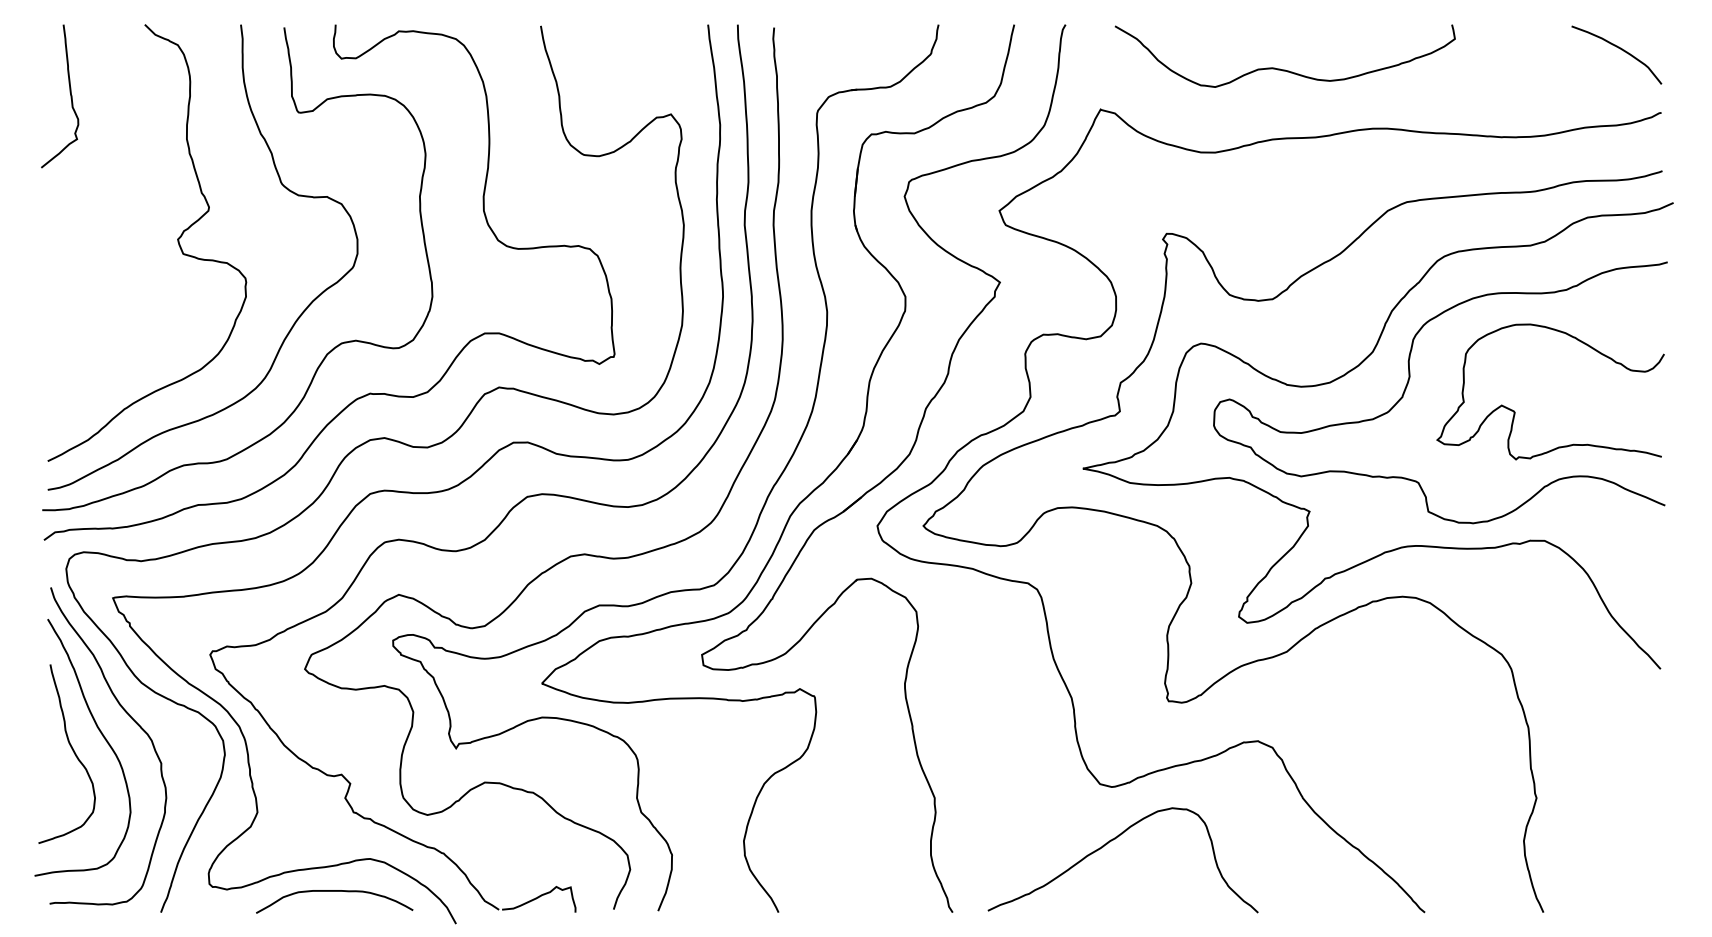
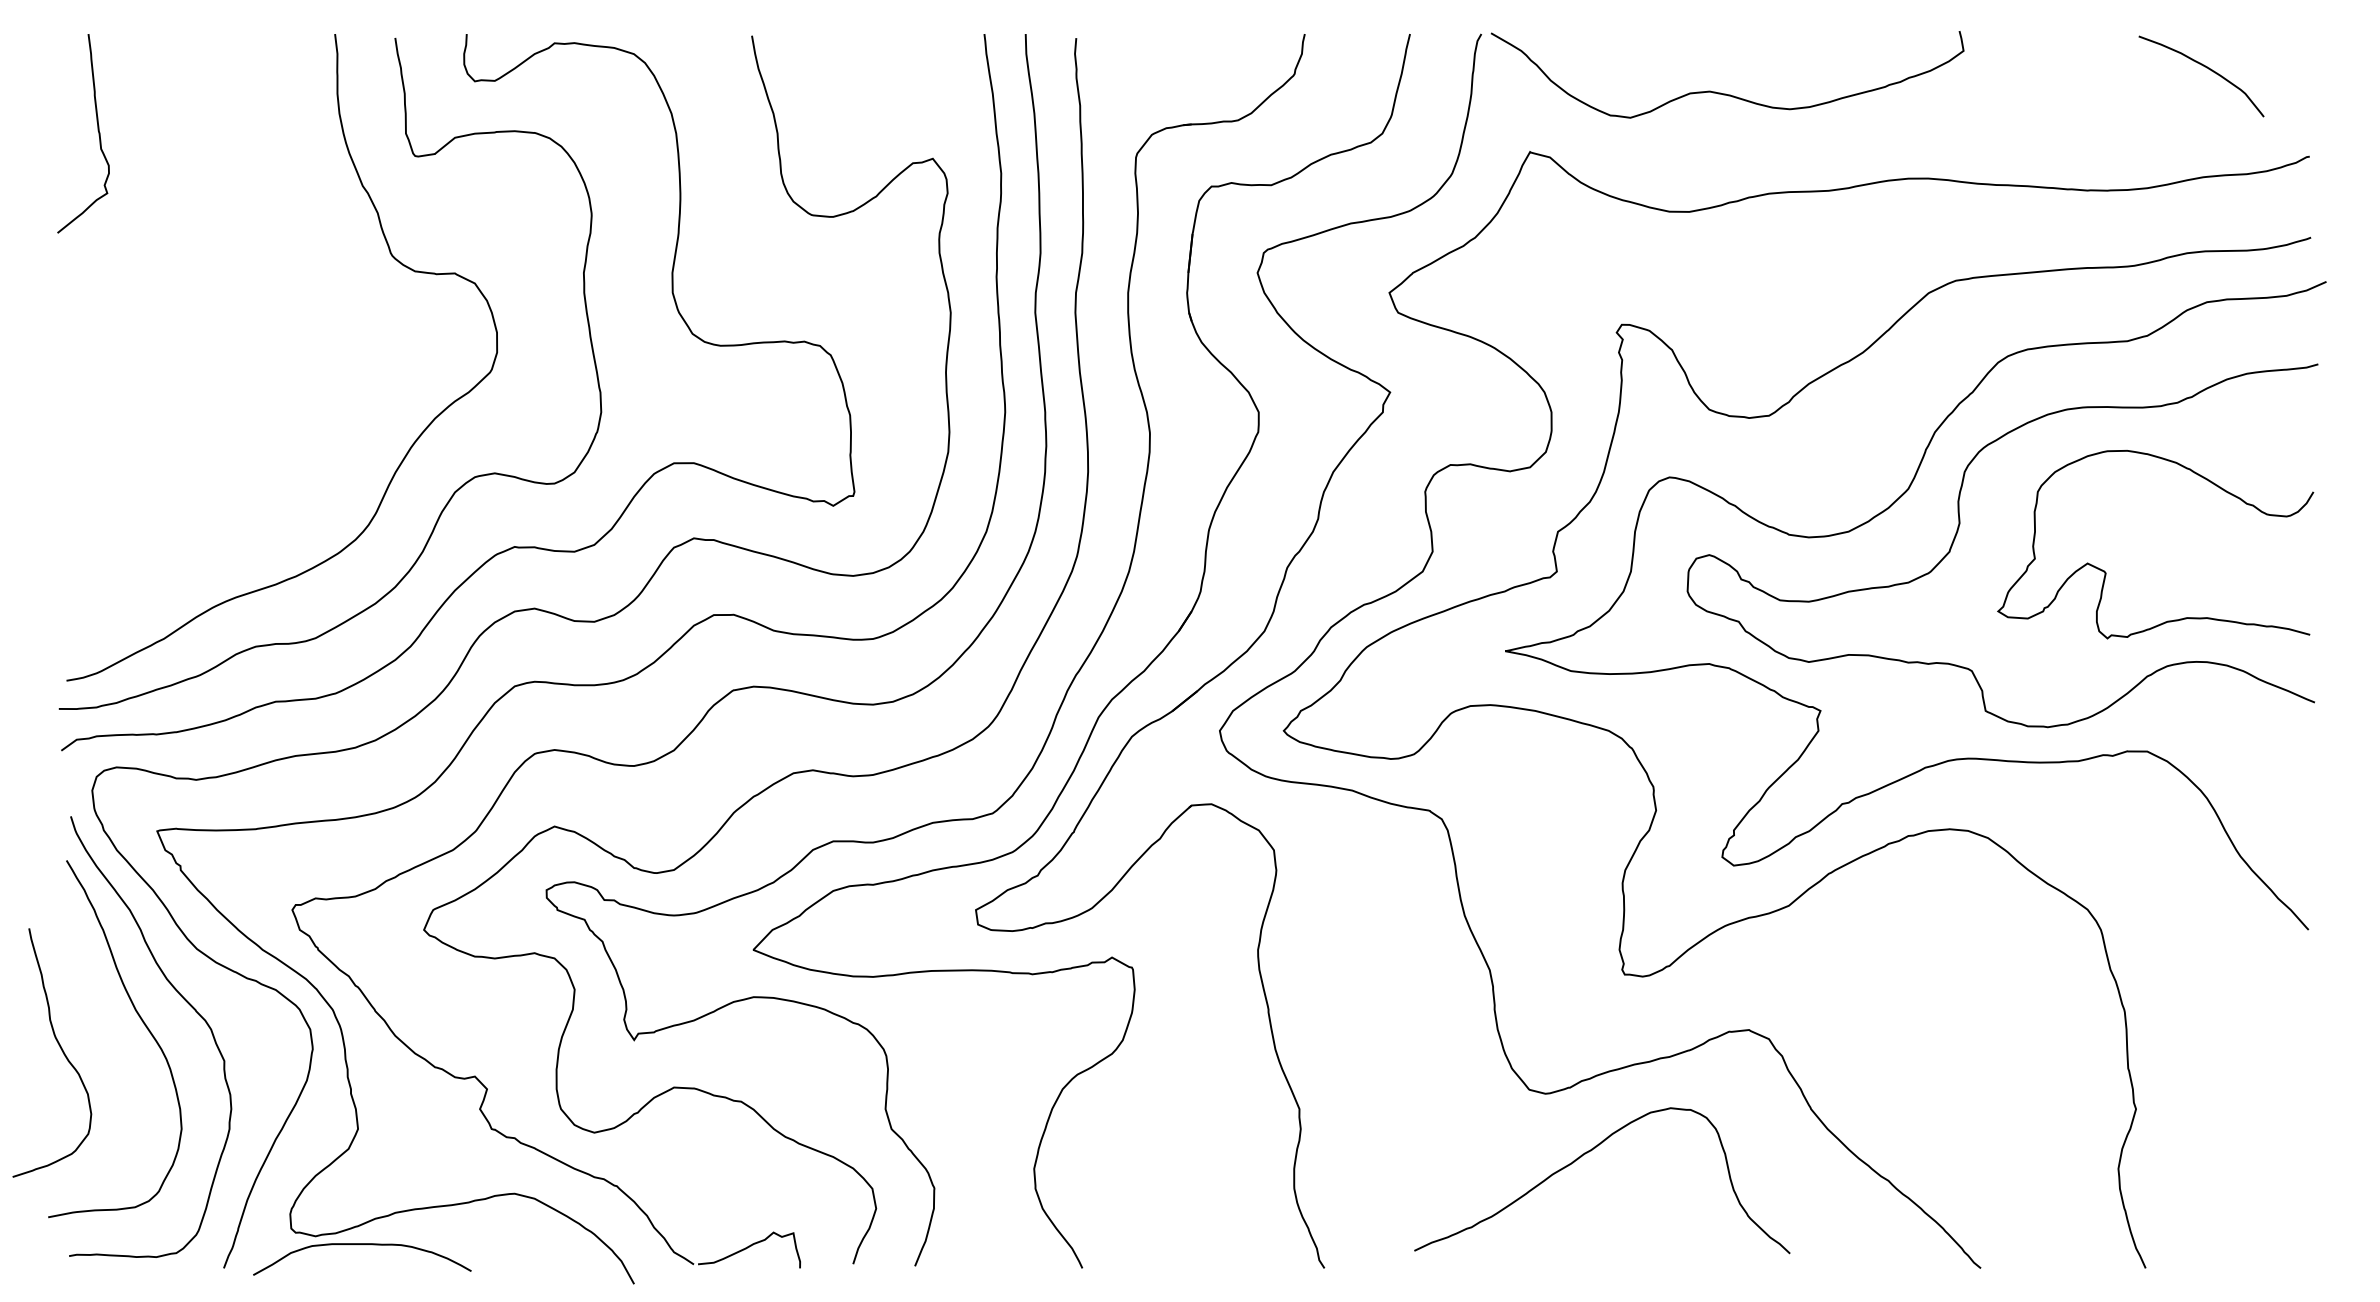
curve: (1620, 49) -> (2206, 68), moved
curve: (1284, 69) -> (1726, 93), moved
curve: (177, 240) -> (246, 333), removed
curve: (72, 750) -> (59, 1047), moved
curve: (1113, 840) -> (1589, 1152), moved
curve: (334, 891) -> (362, 1244), moved

